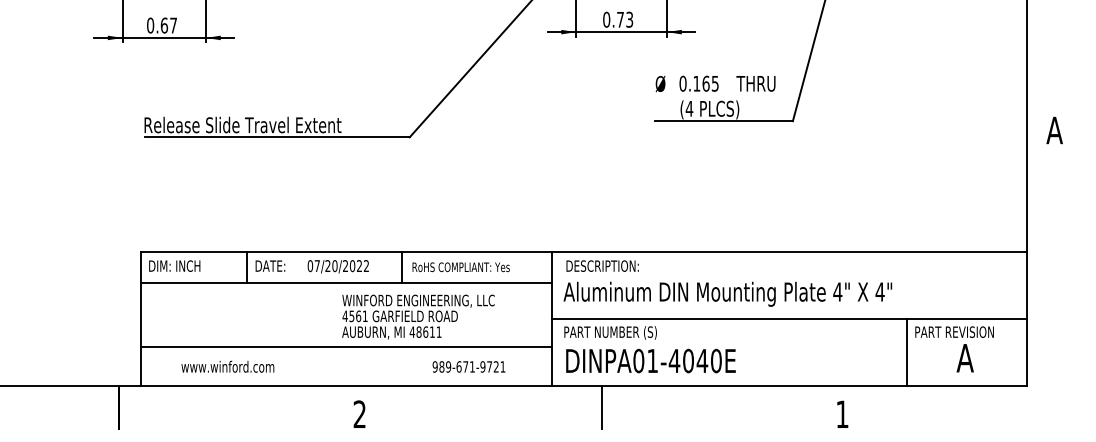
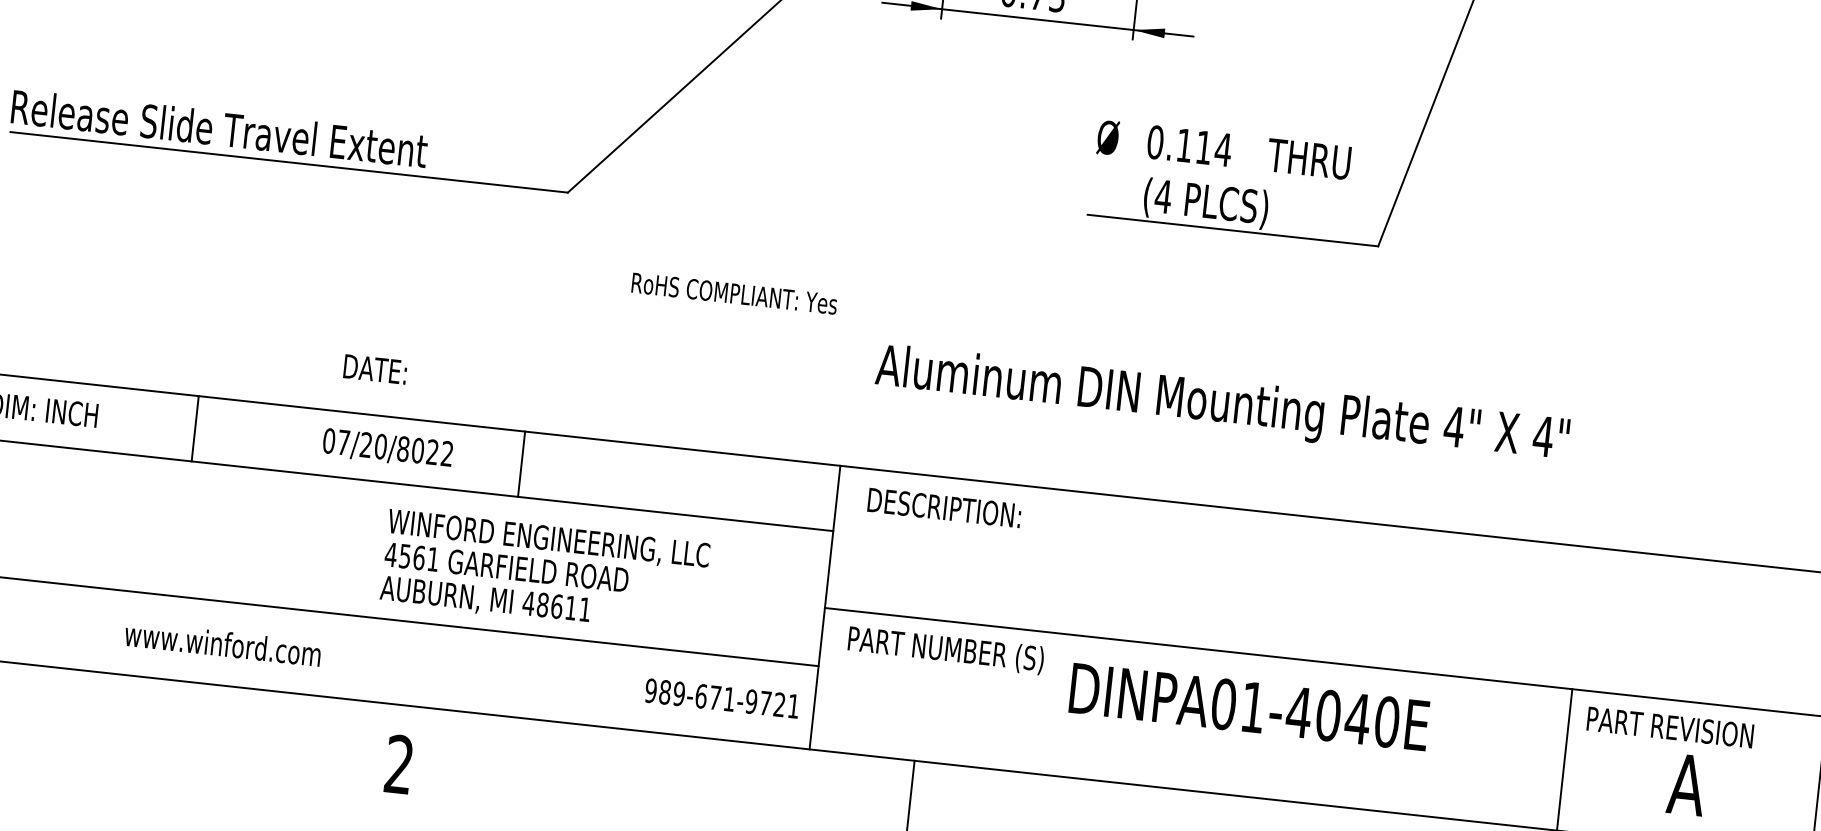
text: (710, 83) -> (1213, 148), 0.165 -> 0.114
text: (270, 265) -> (375, 368), moved
text: (345, 266) -> (403, 449), 07/20/2022 -> 07/20/8022
text: (460, 267) -> (733, 294), moved
text: (727, 293) -> (1221, 404), moved
text: (650, 360) -> (1248, 705), moved
text: (227, 366) -> (222, 643), moved
text: (468, 366) -> (721, 697), moved

